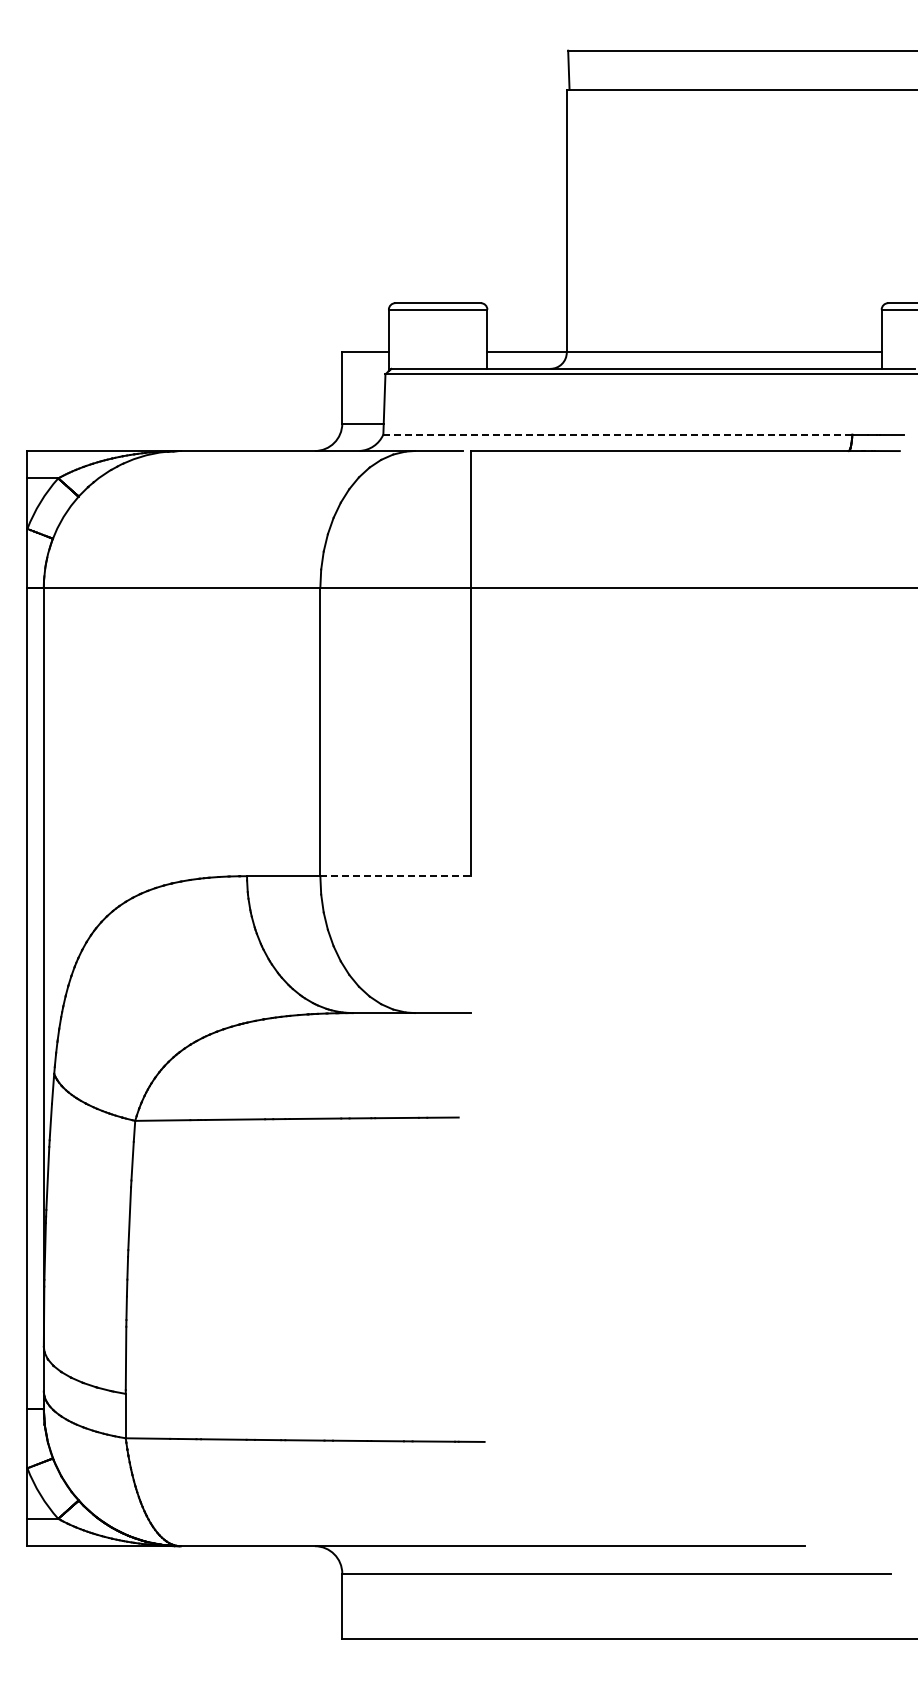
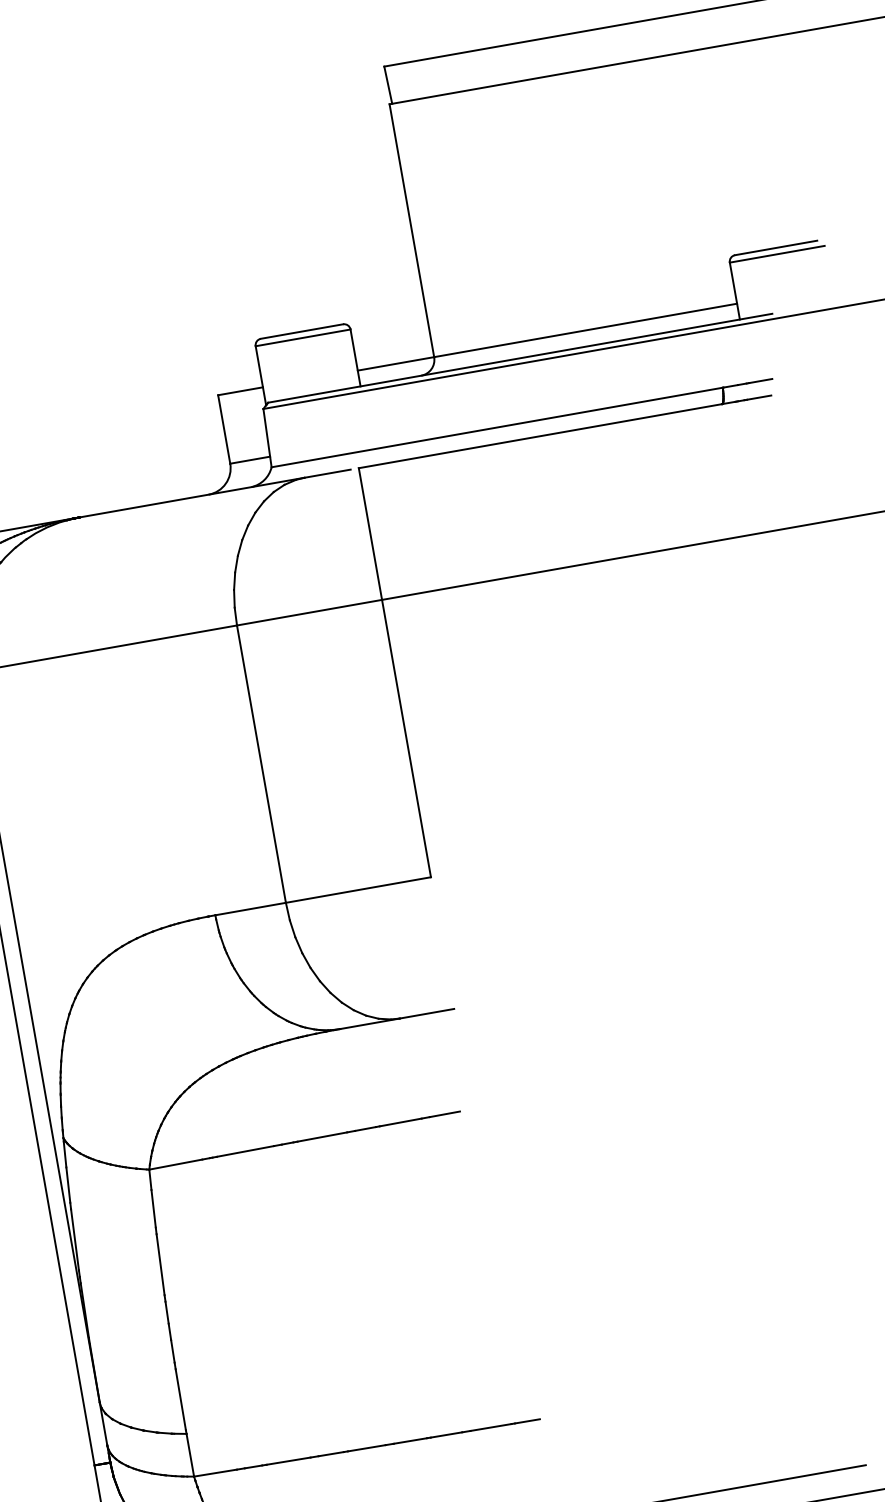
line: (617, 434) -> (496, 427), dashed -> solid
line: (396, 876) -> (359, 890), dashed -> solid

